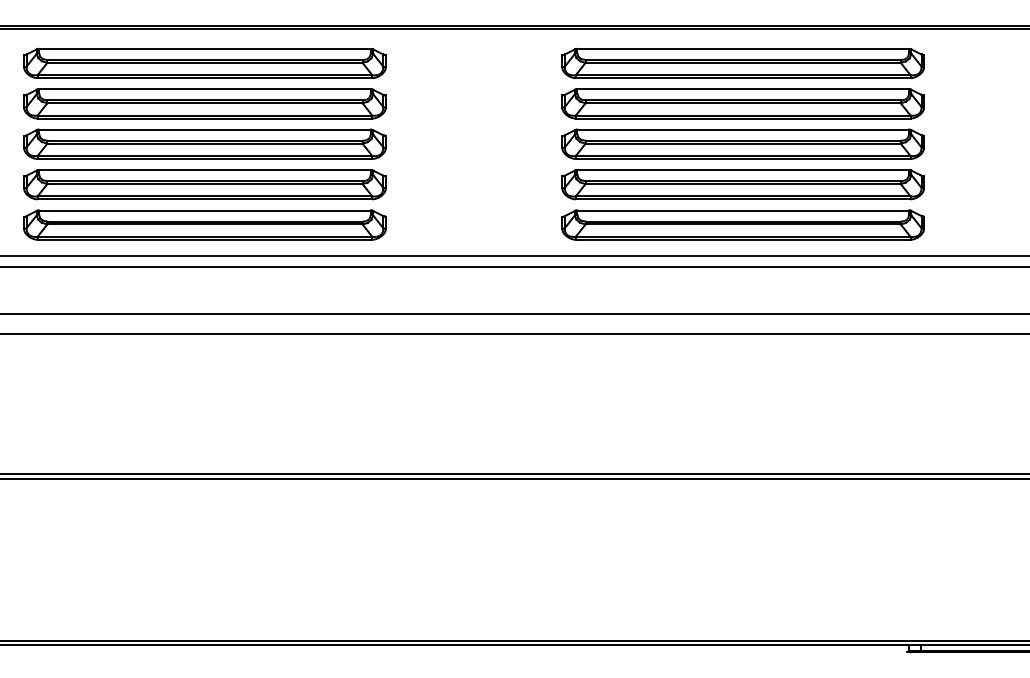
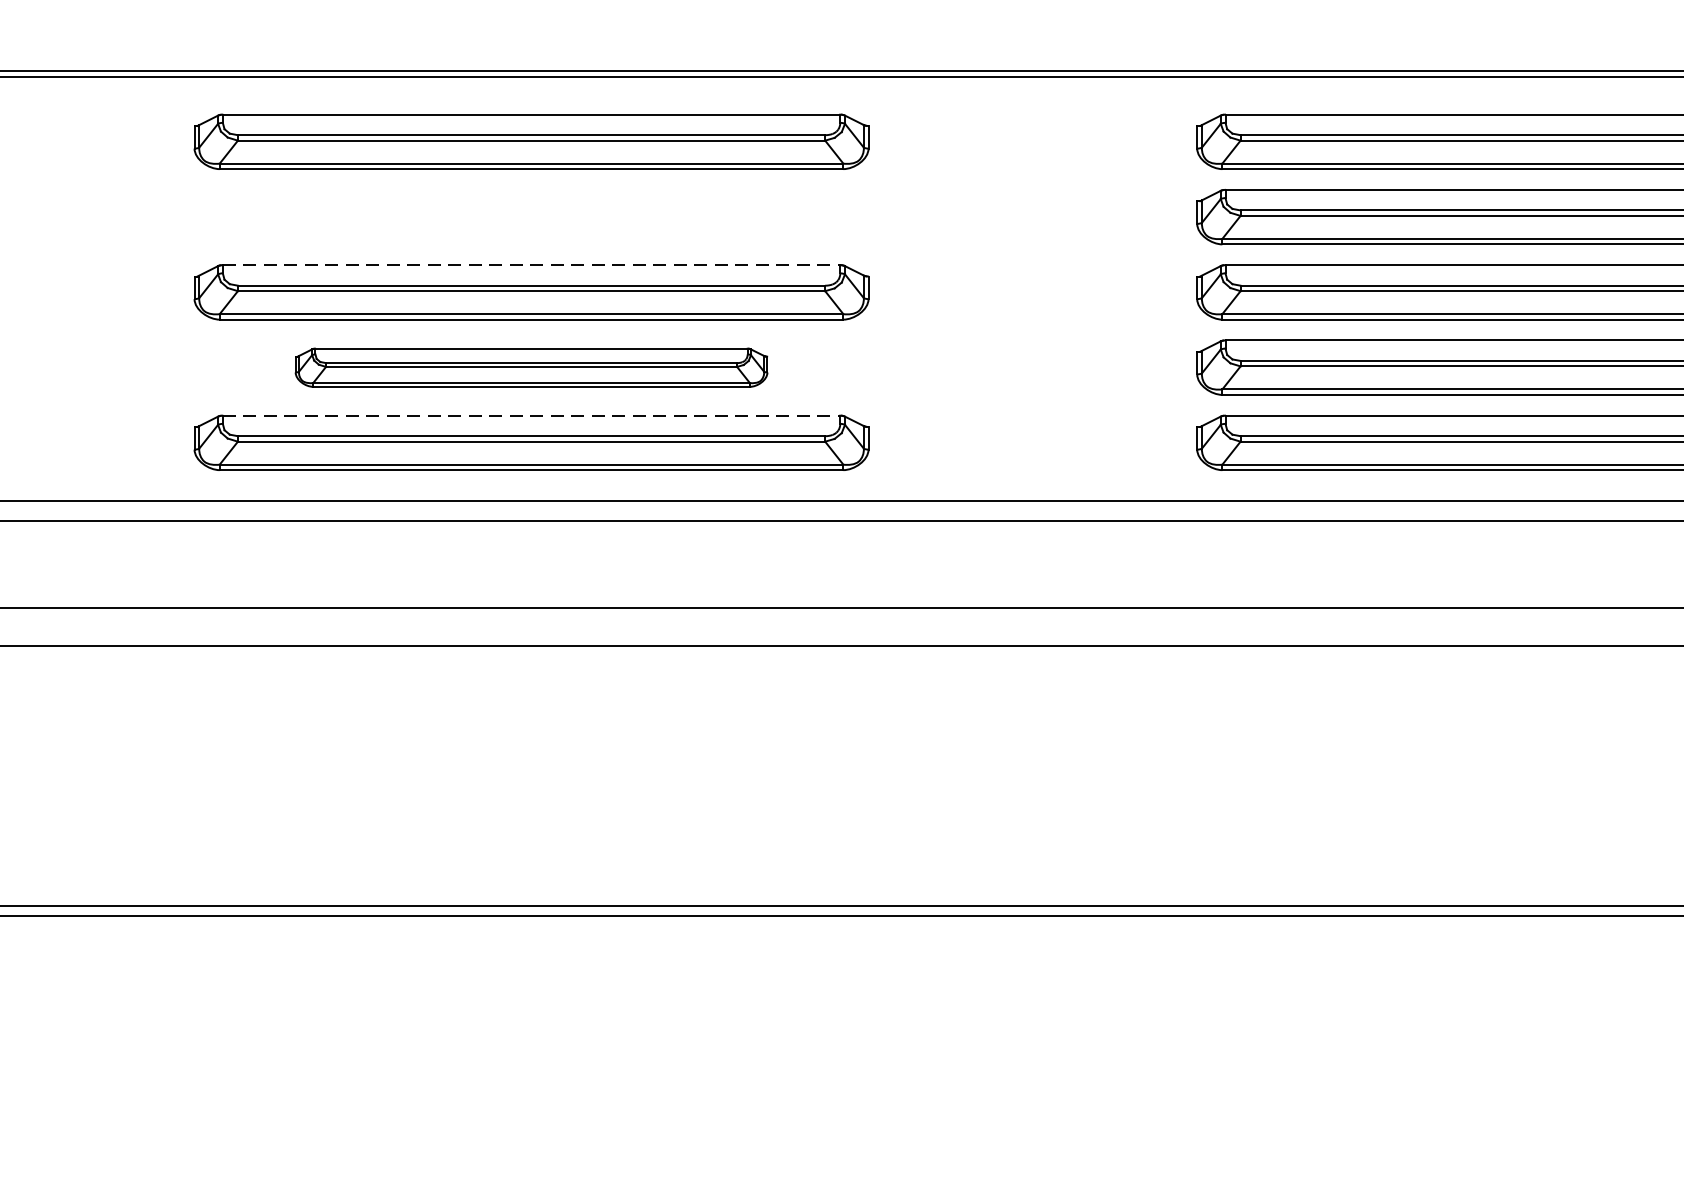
part: (204, 103) -> (530, 216), removed
line: (204, 129) -> (530, 264), solid -> dashed
part: (204, 184) -> (530, 367), size x0.7
line: (204, 210) -> (530, 415), solid -> dashed

